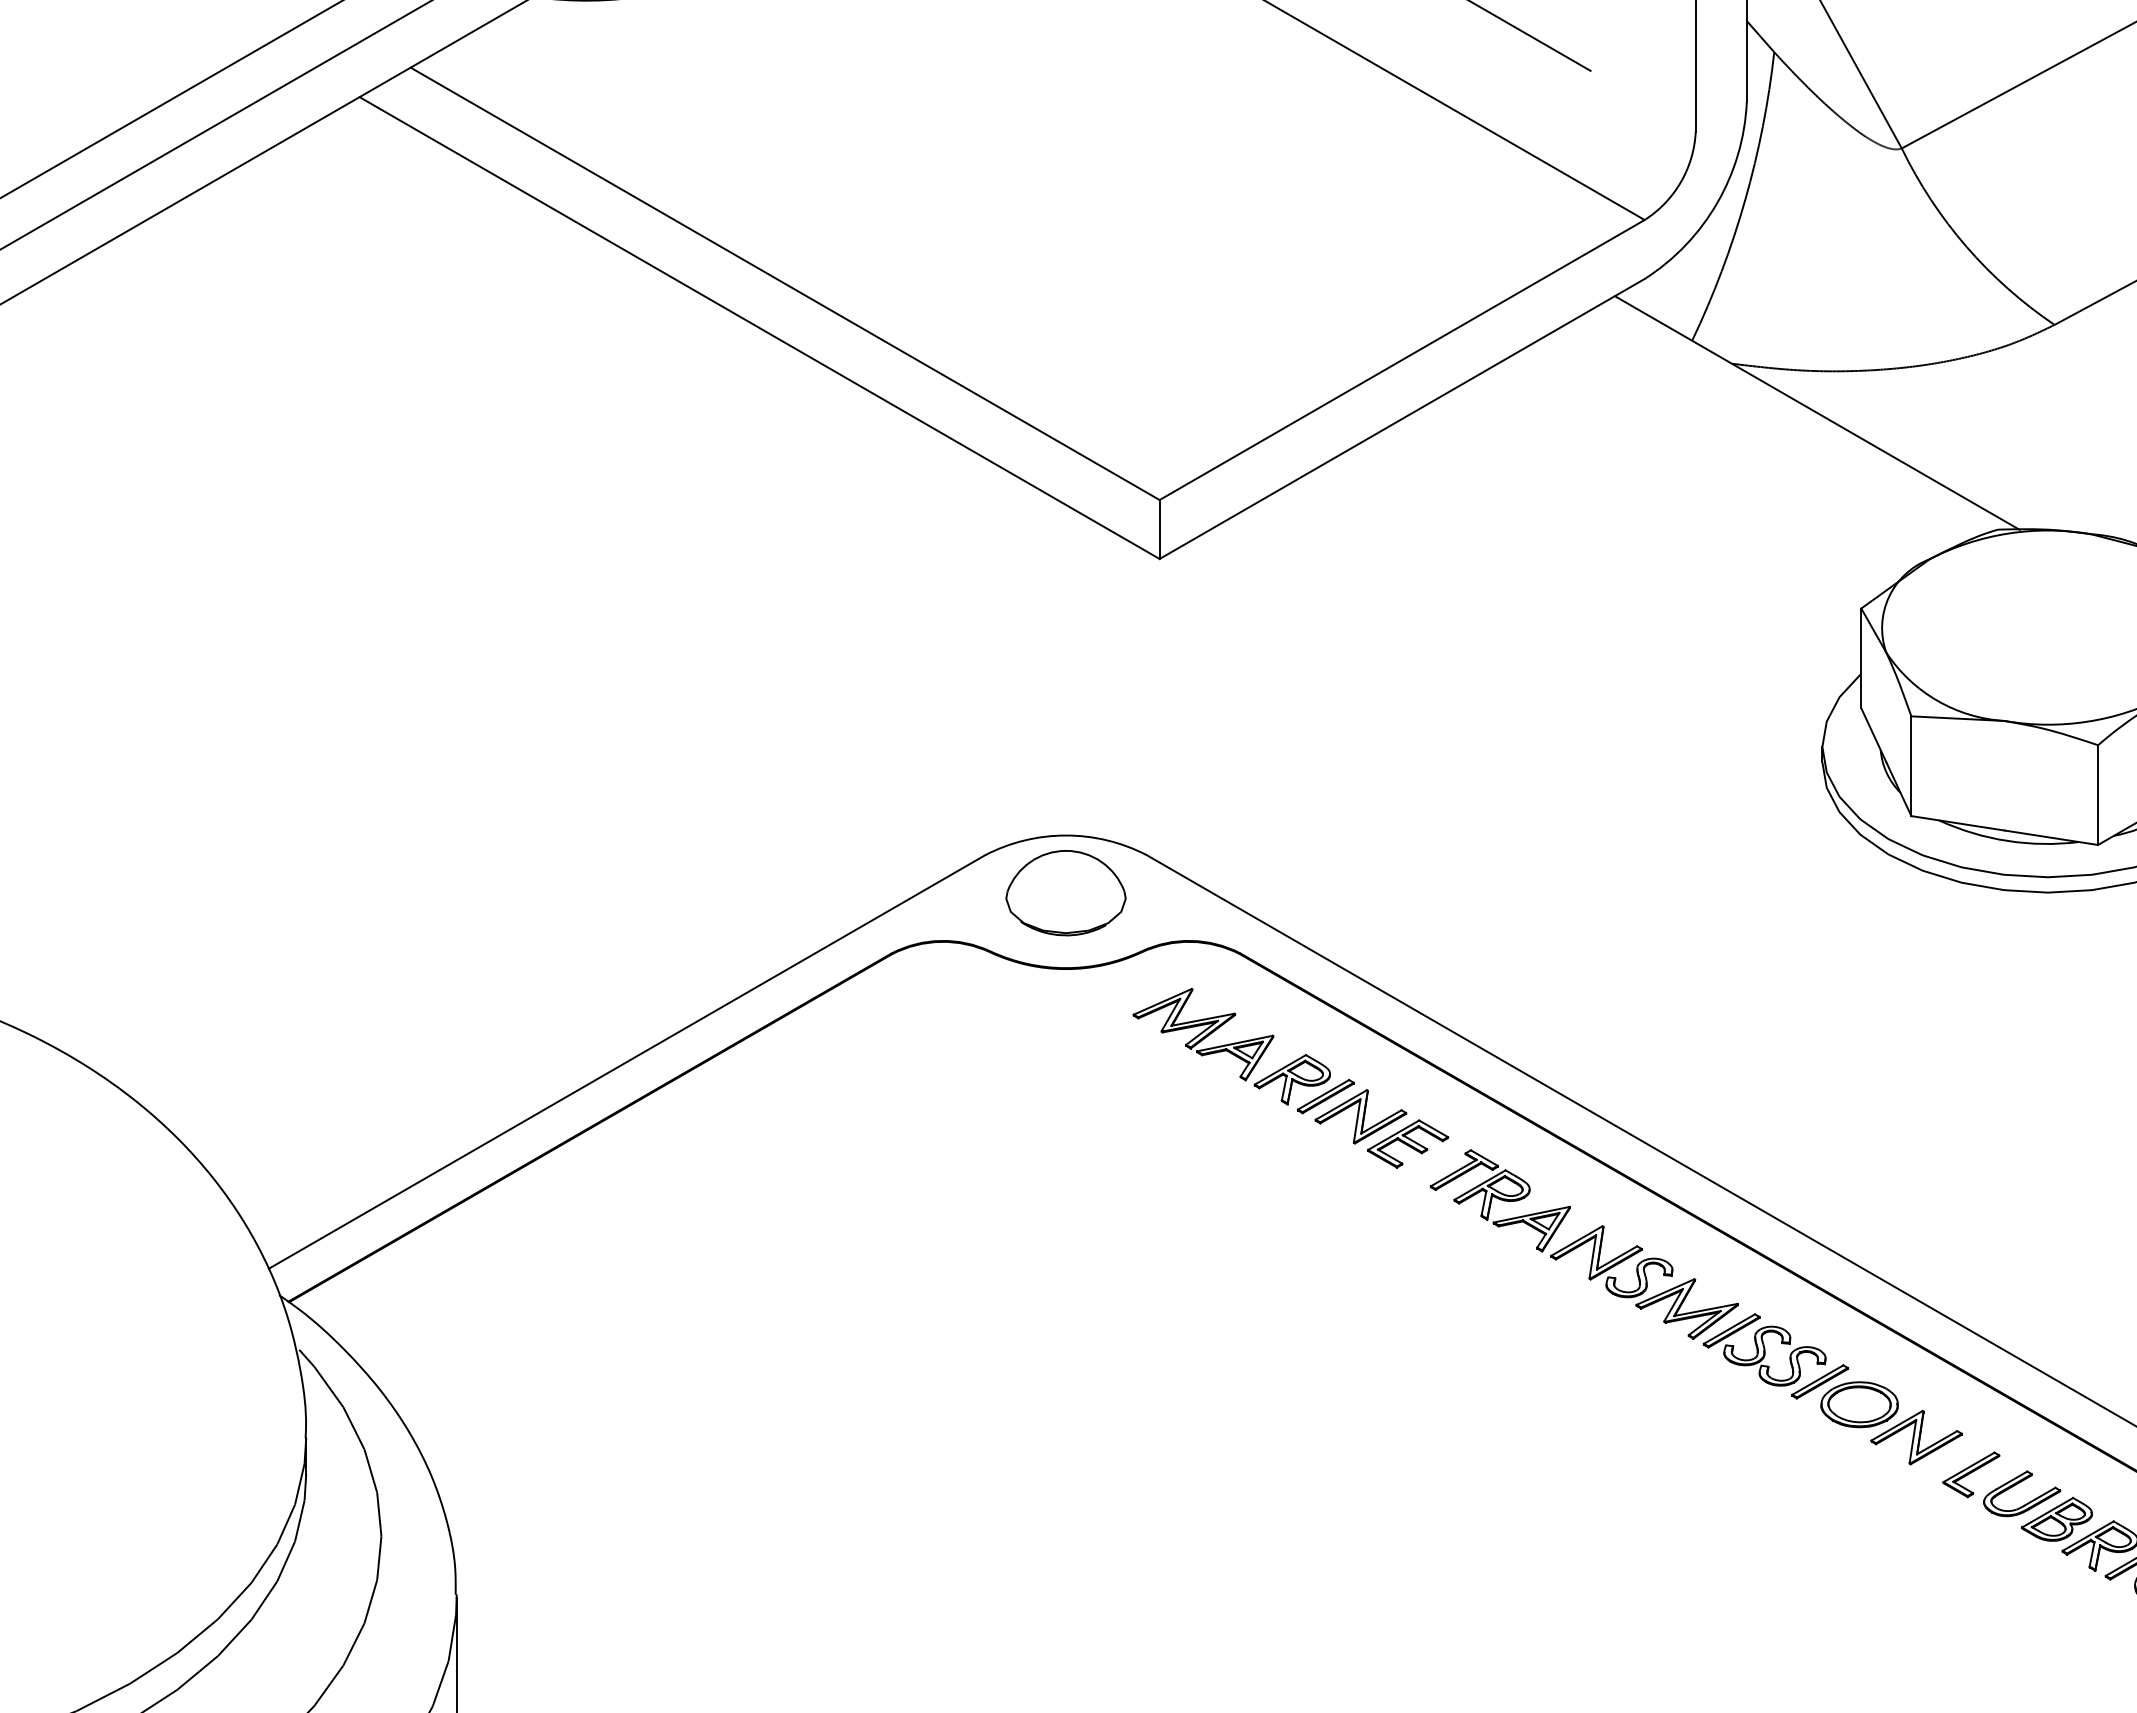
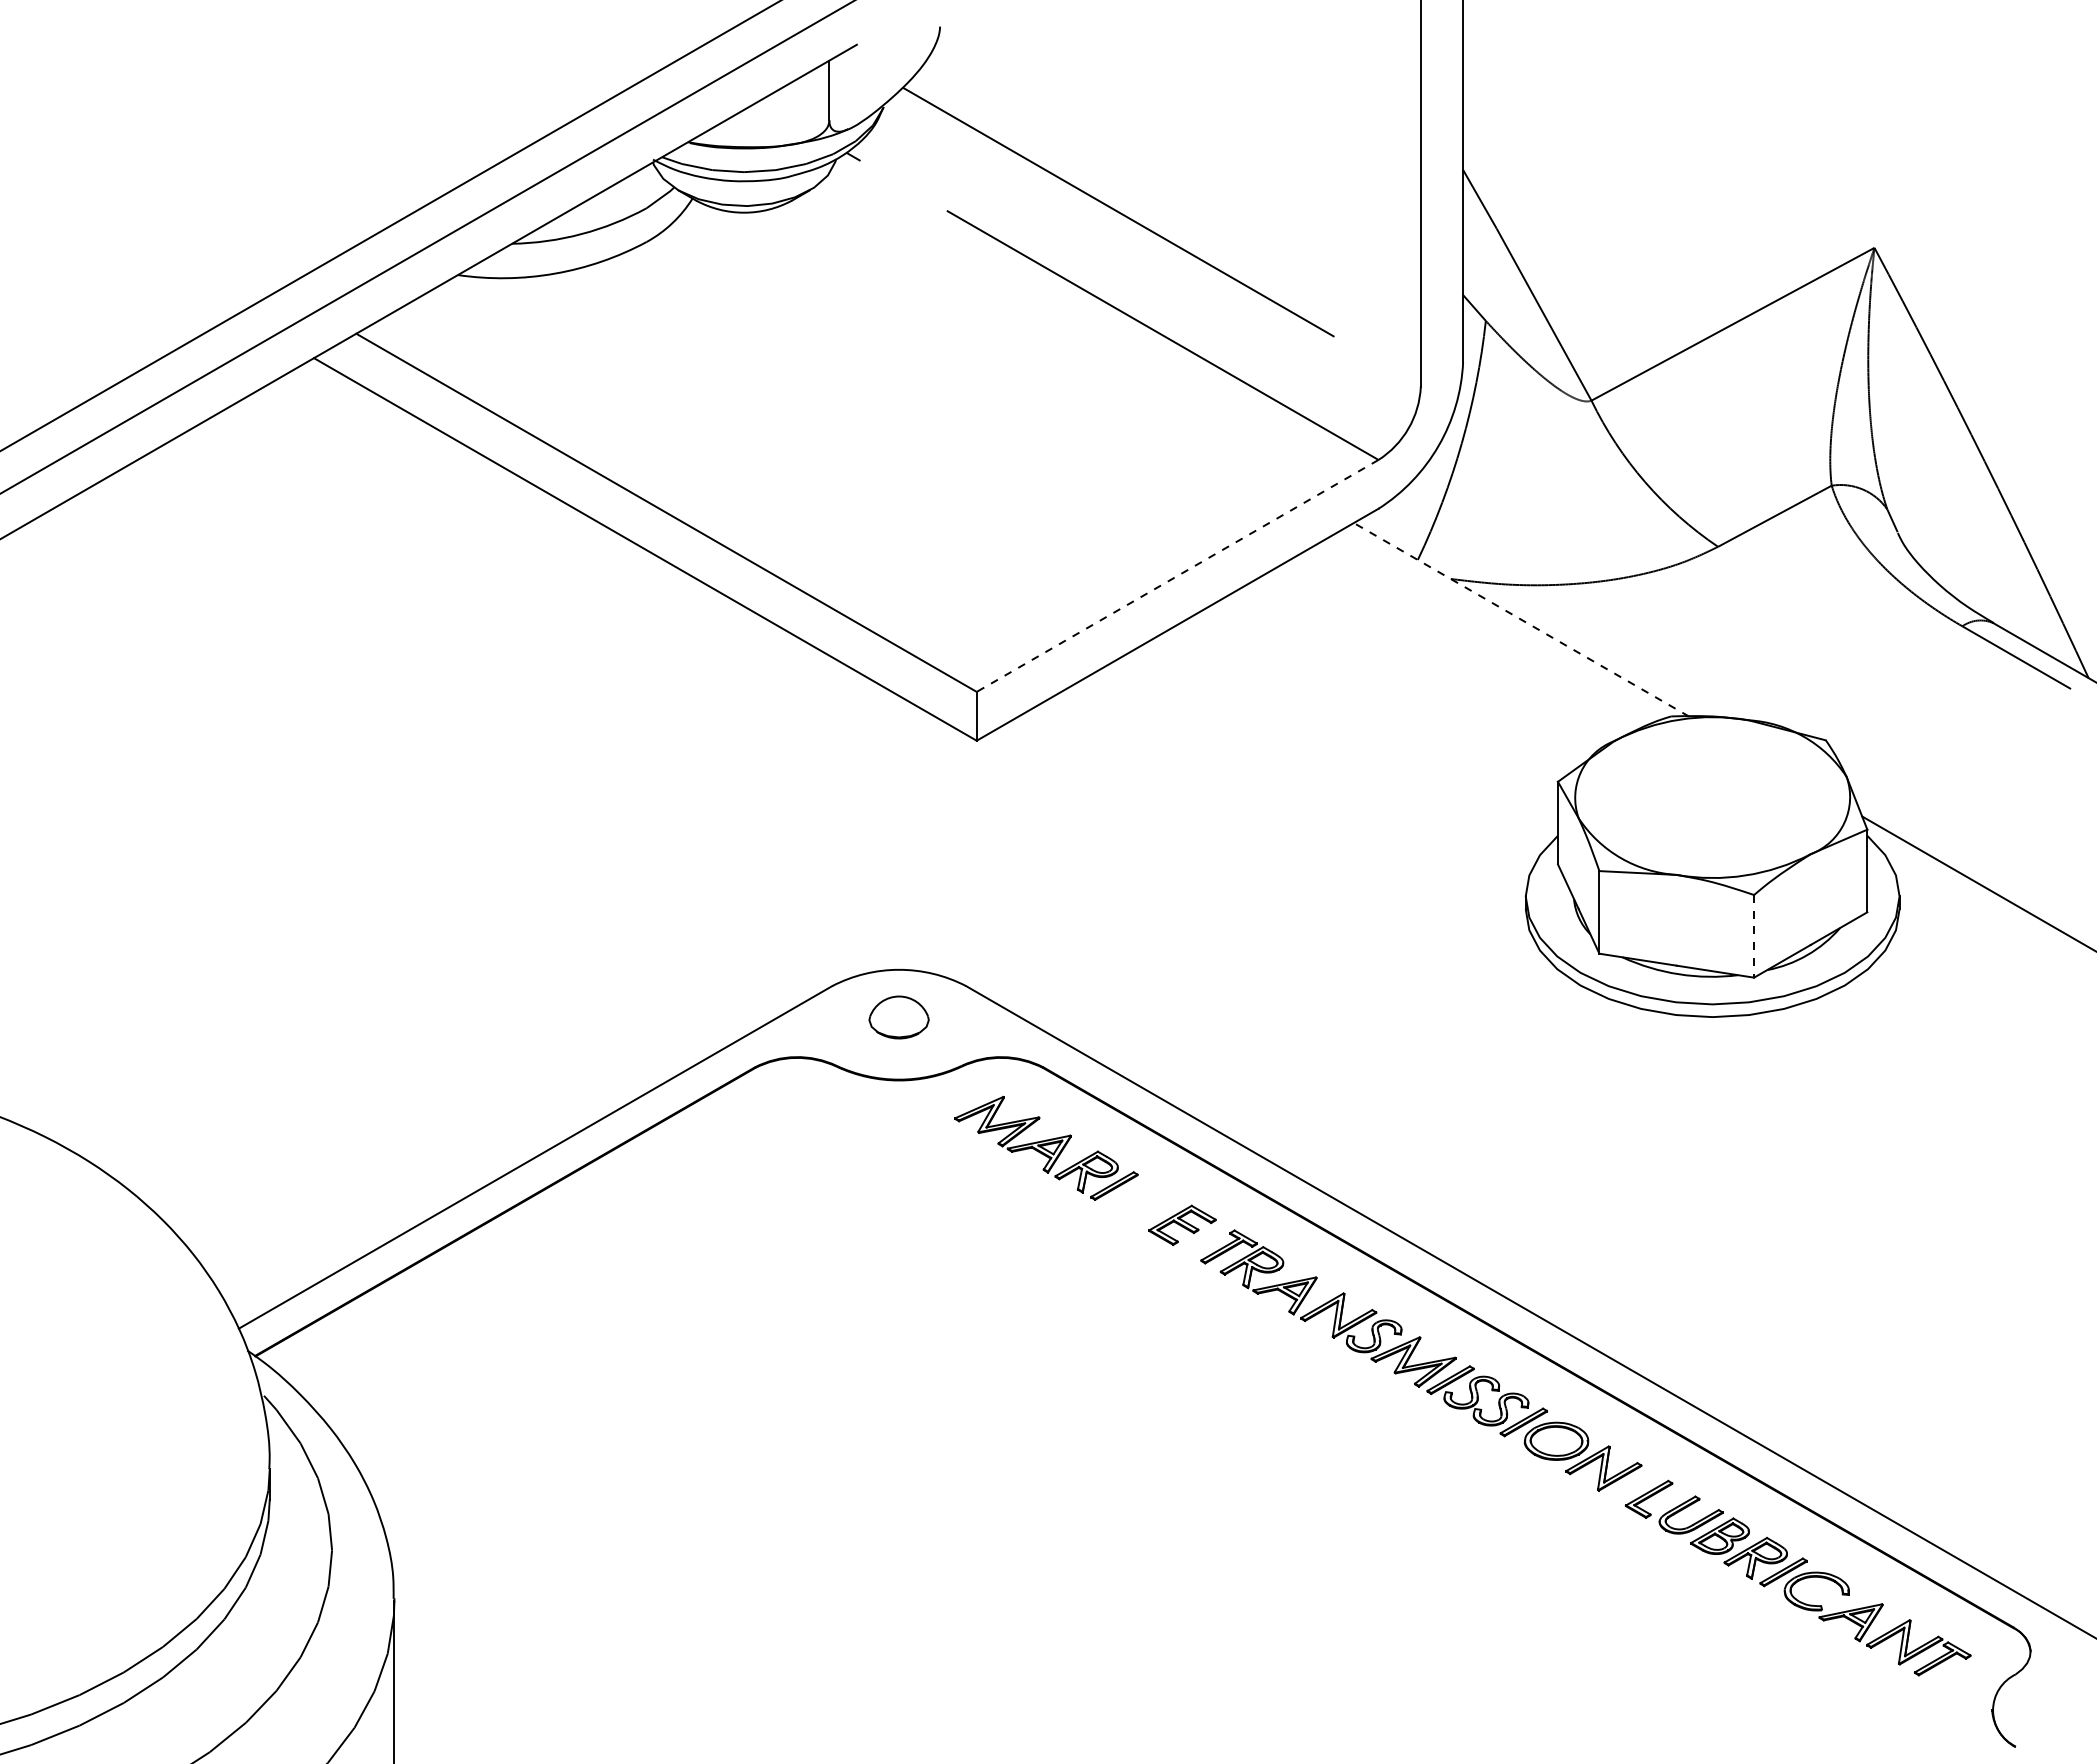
line: (1402, 359) -> (1177, 575), solid -> dashed
line: (1817, 412) -> (1521, 619), solid -> dashed
line: (2098, 795) -> (1754, 936), solid -> dashed
part: (1065, 893) -> (898, 1017), size x0.6
part: (1360, 1116) -> (1143, 1202), removed

